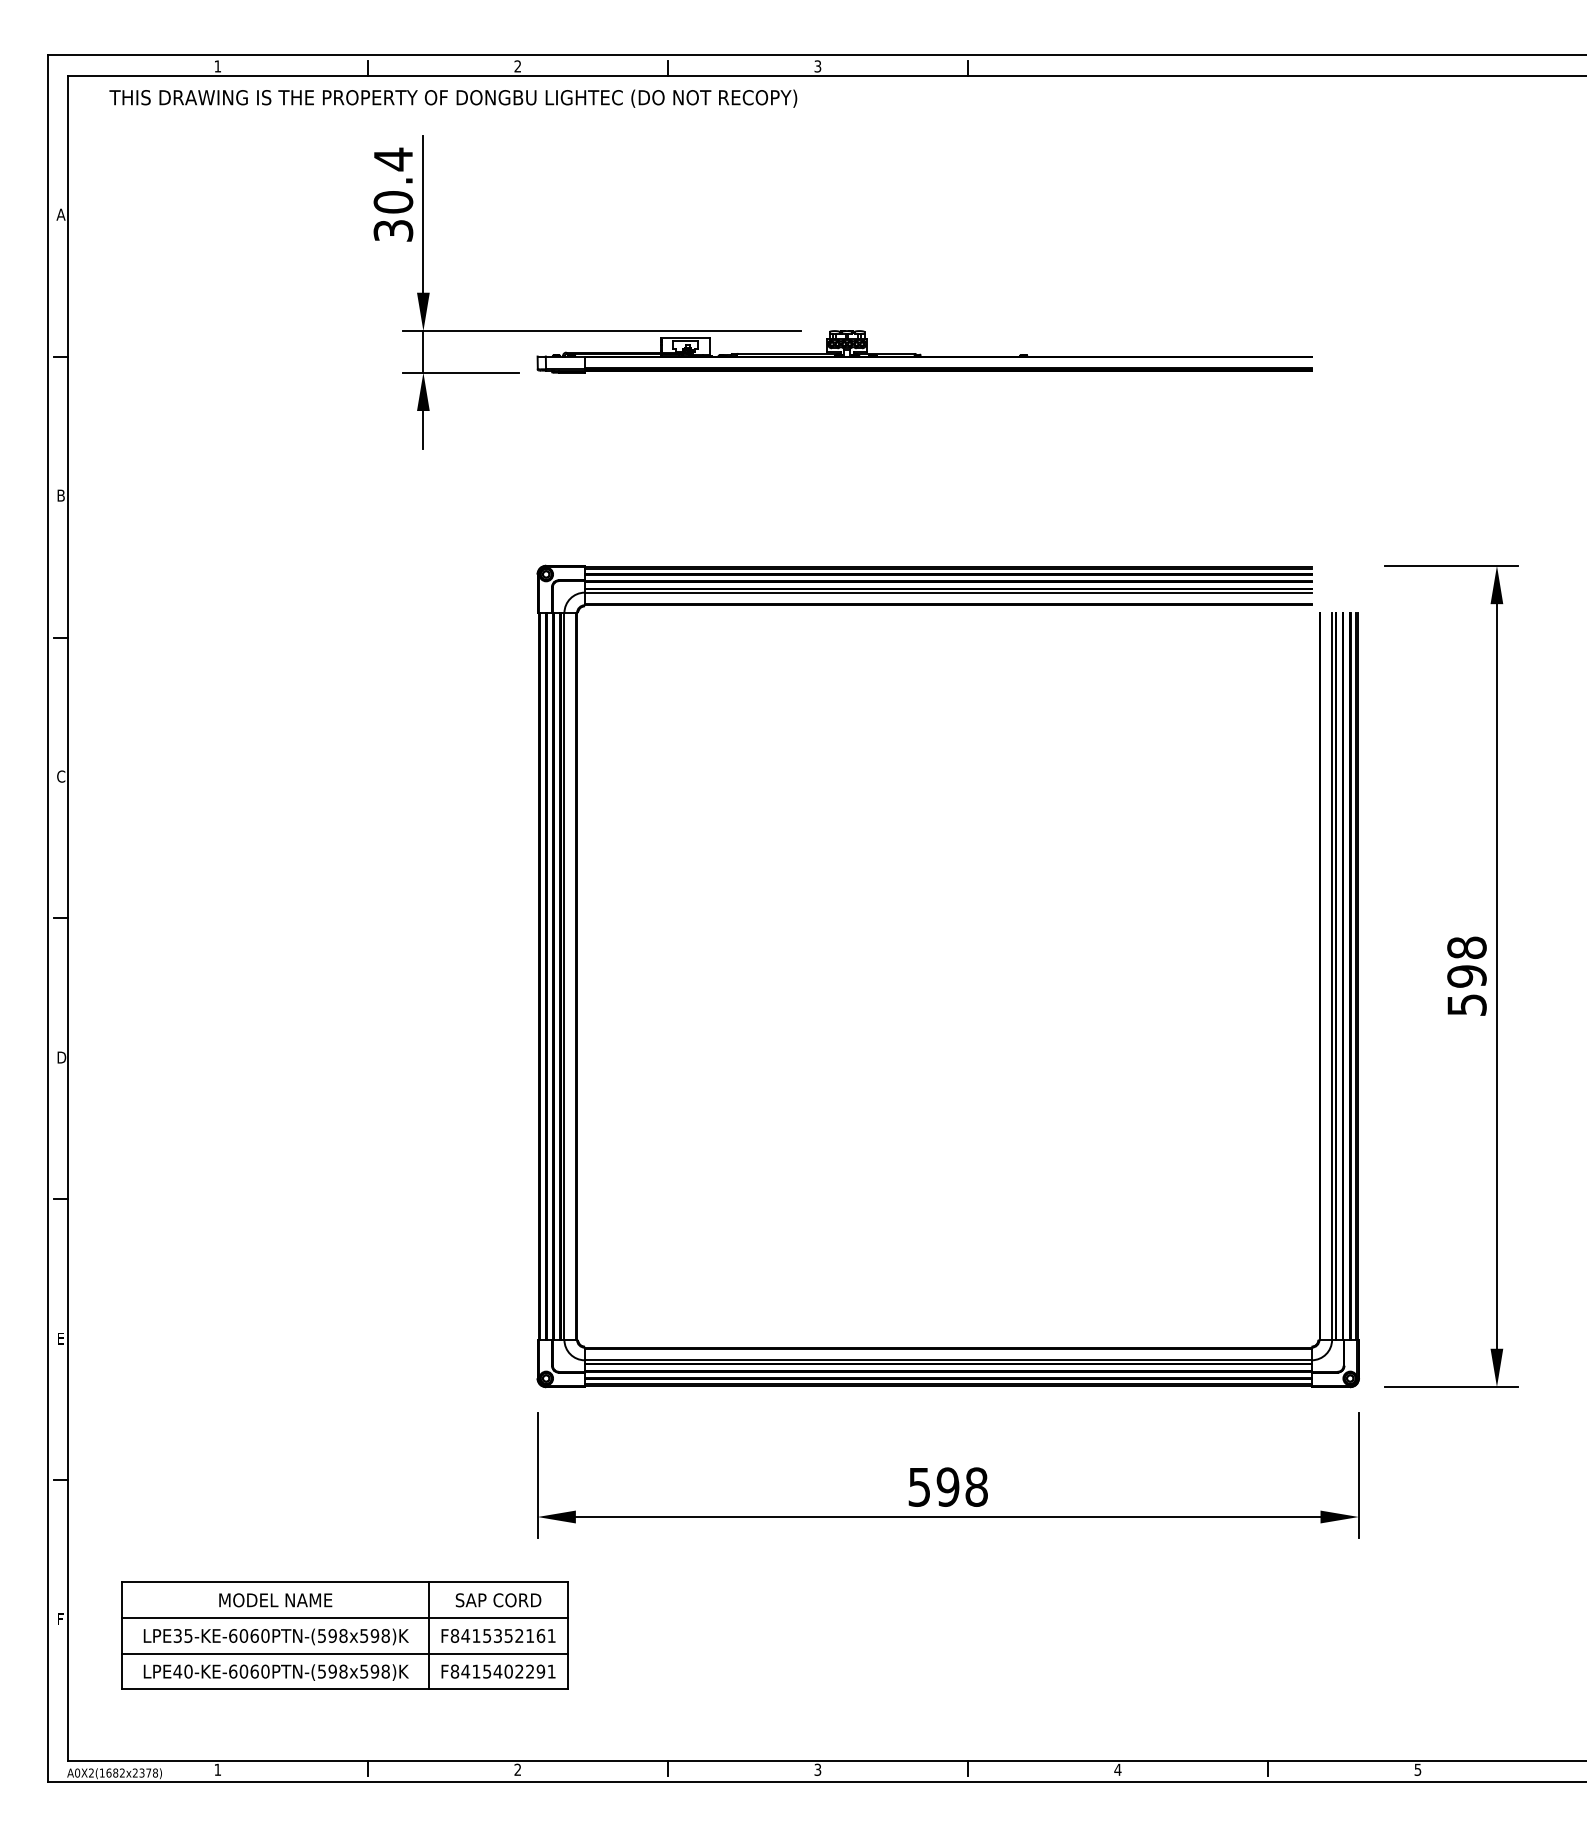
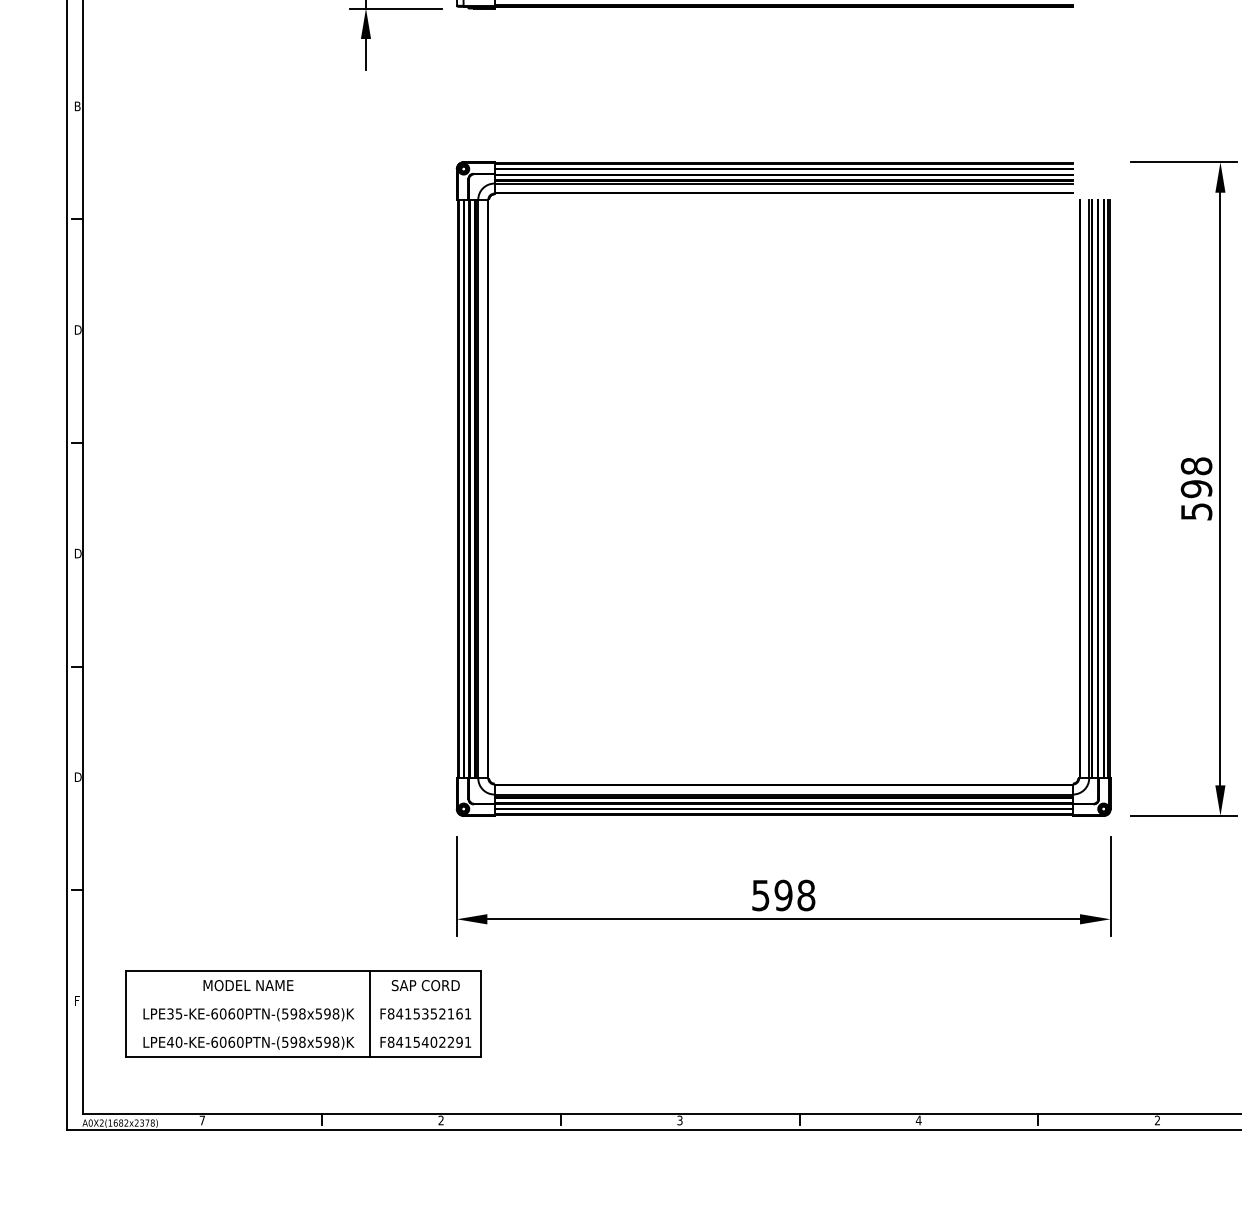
text: (61, 776) -> (77, 329), C -> D
text: (61, 1338) -> (77, 777), E -> D
line: (345, 1618) -> (304, 1000), removed
line: (345, 1653) -> (304, 1027), removed
text: (217, 1769) -> (202, 1120), 1 -> 7
text: (1417, 1769) -> (1157, 1120), 5 -> 2

